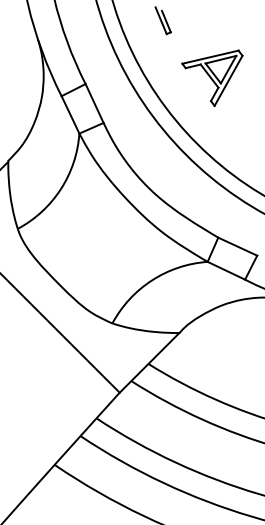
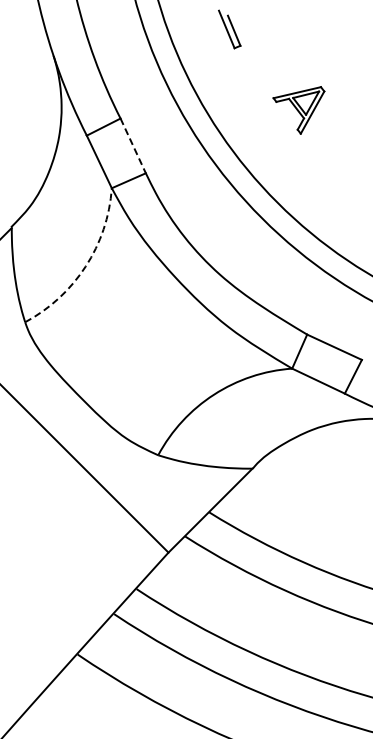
part: (212, 78) -> (298, 110), size x0.6
line: (94, 103) -> (133, 146), solid -> dashed
arc: (60, 189) -> (85, 266), solid -> dashed

